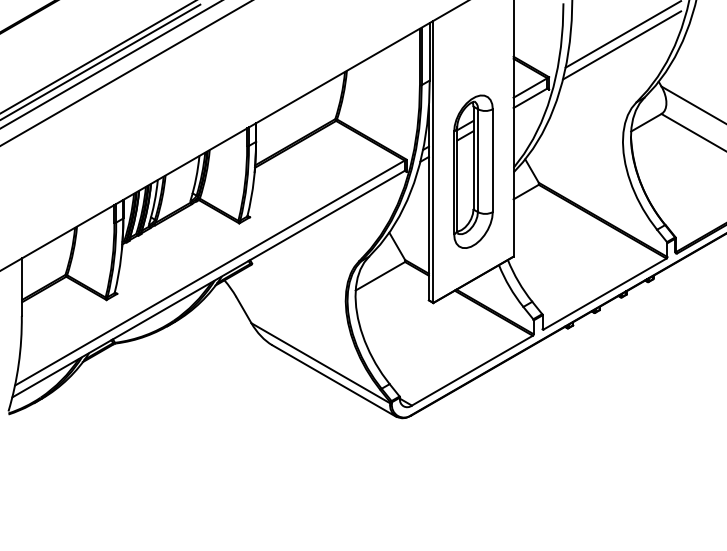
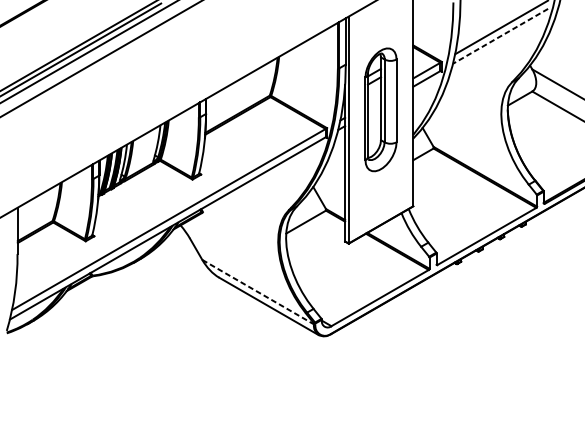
line: (621, 45) -> (500, 36), solid -> dashed
part: (473, 171) -> (381, 109), moved
line: (321, 363) -> (258, 292), solid -> dashed

